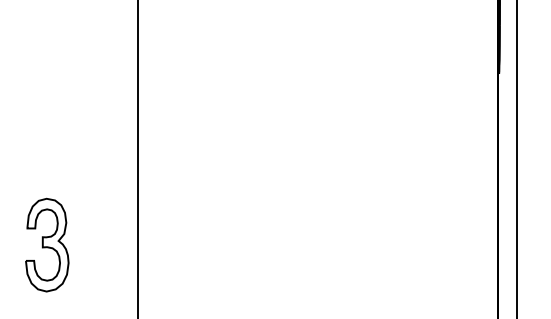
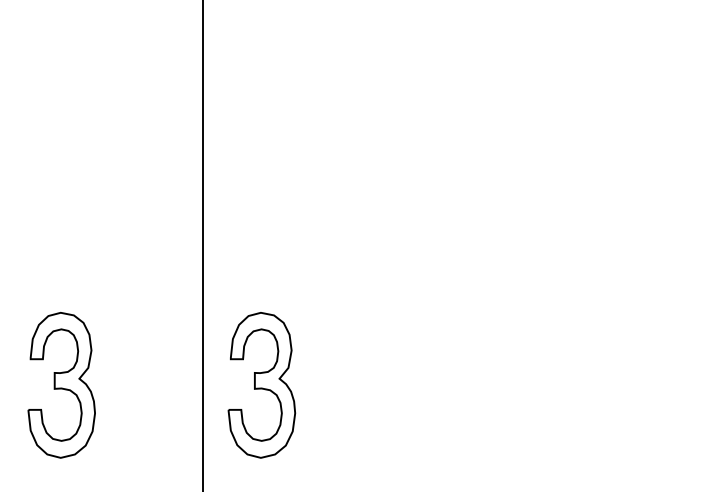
part: (175, 244) -> (262, 384), added

